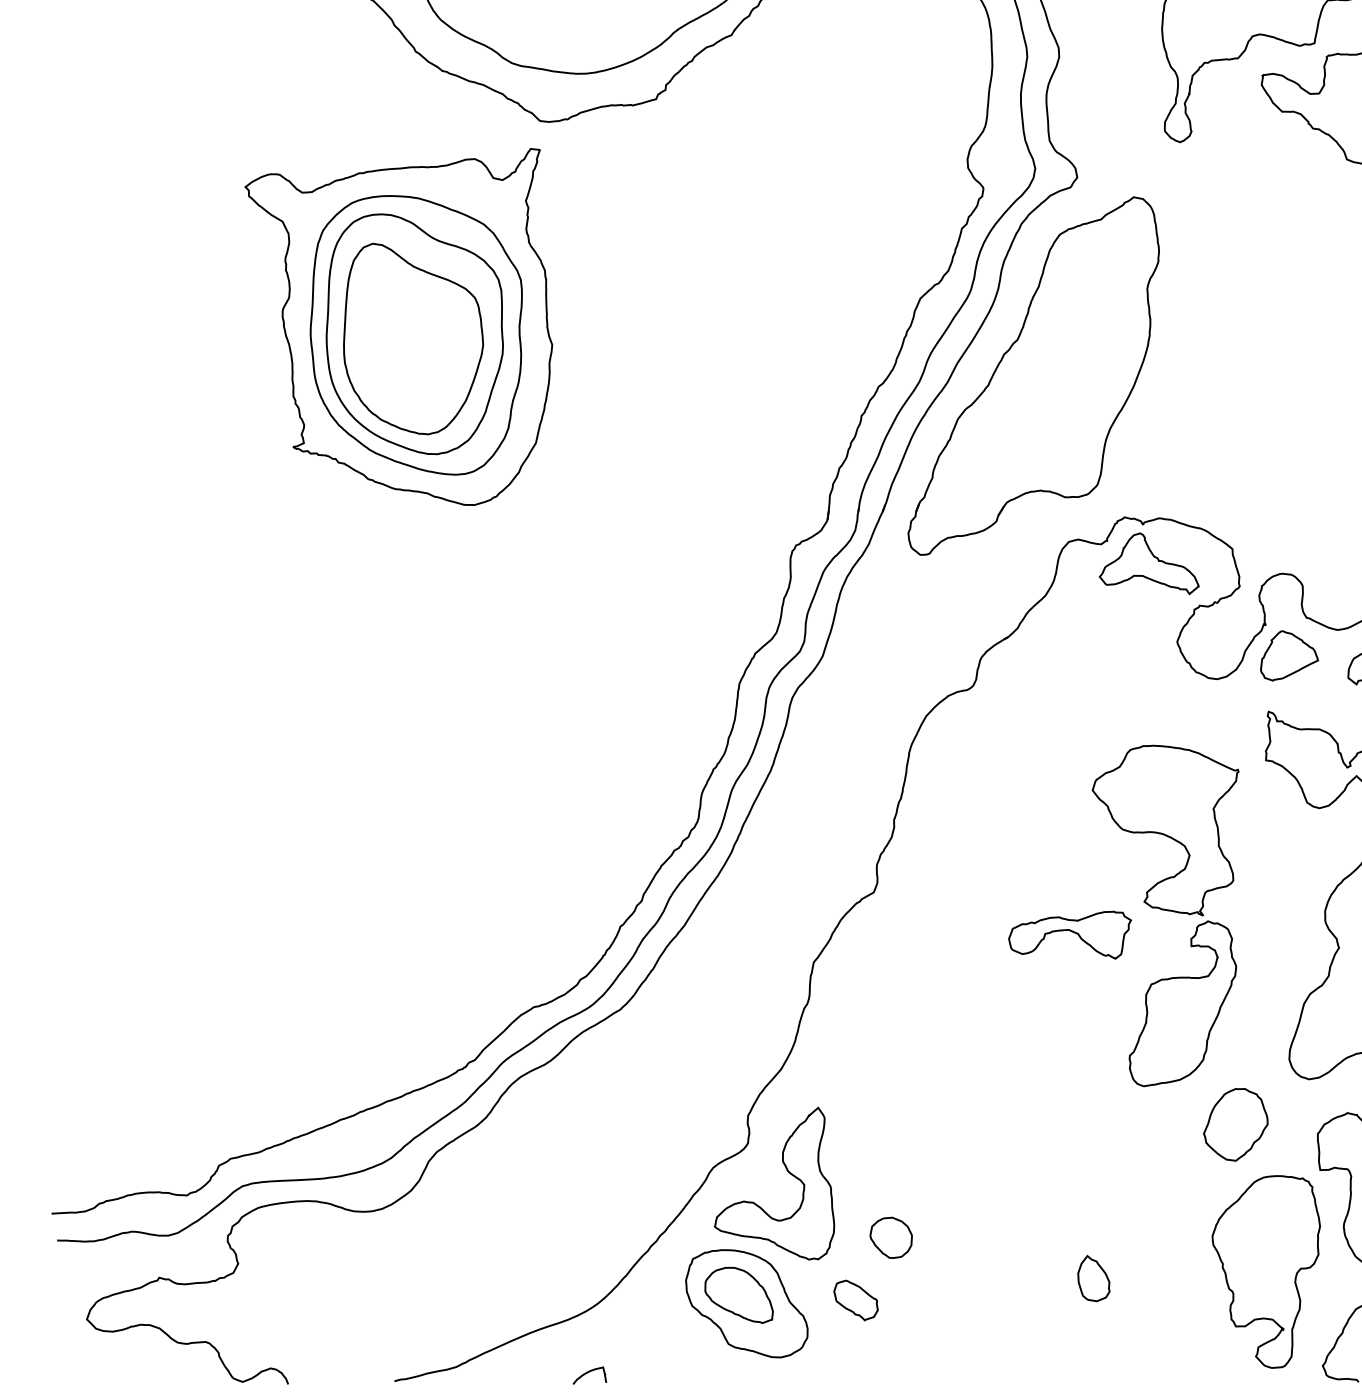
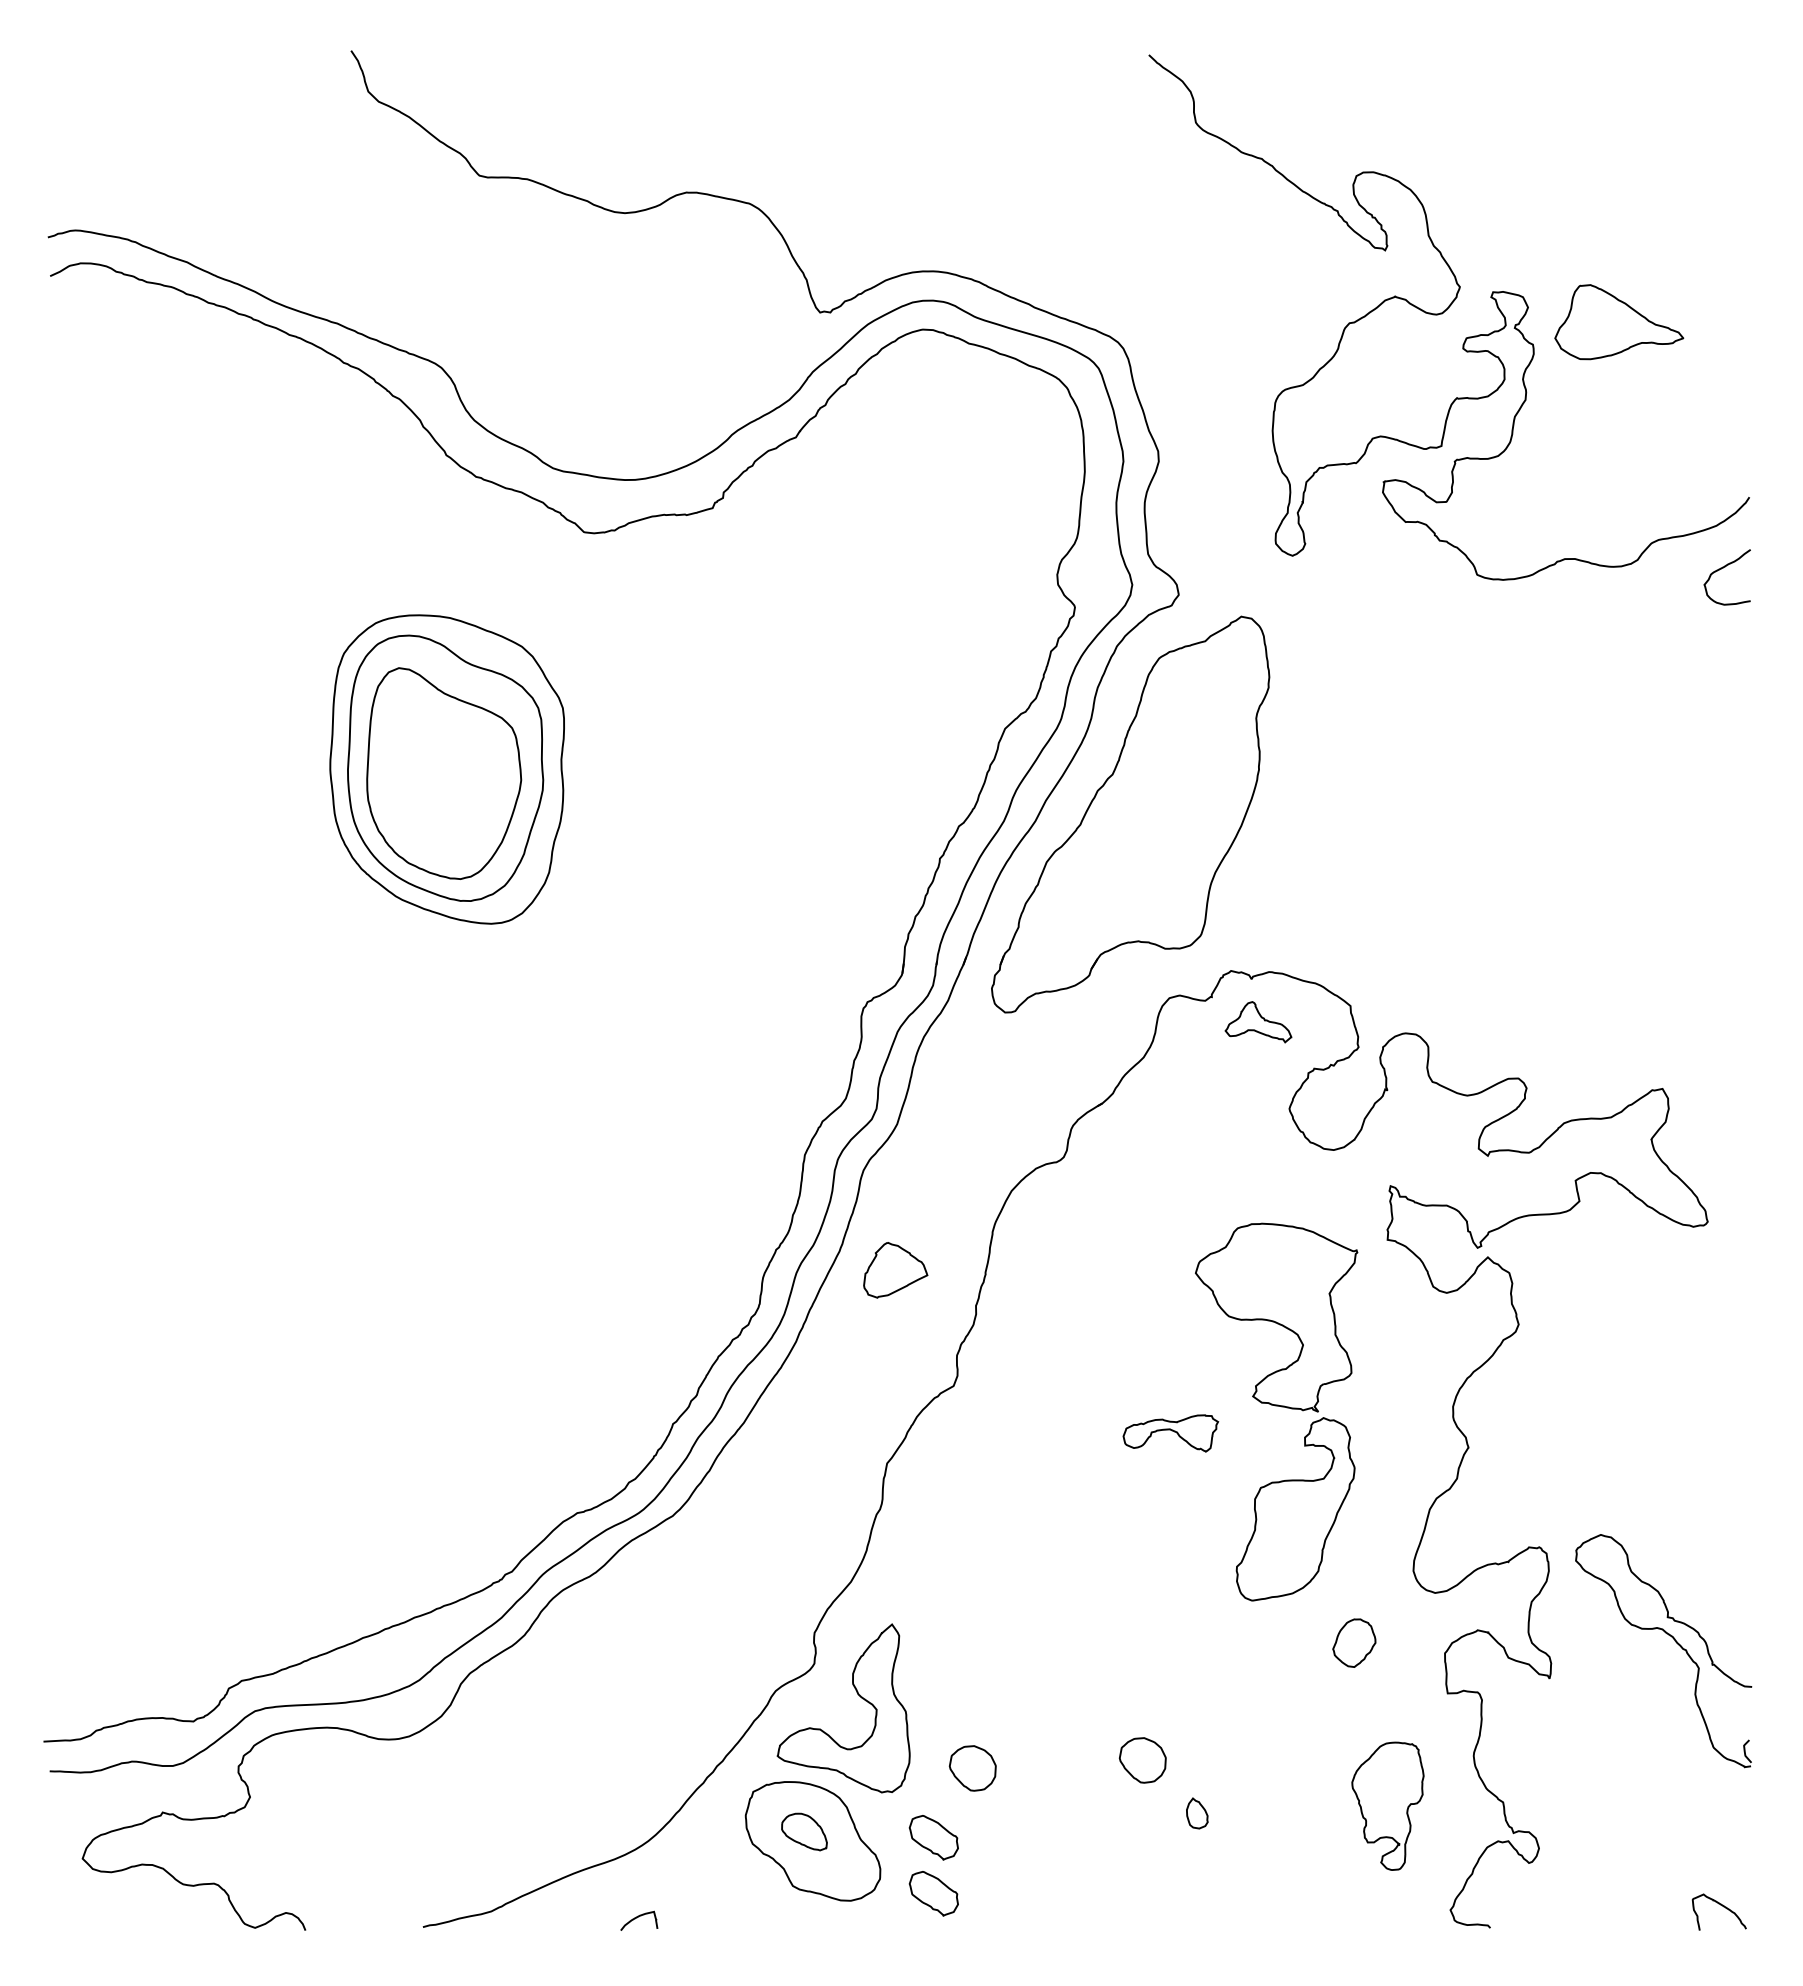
part: (398, 327) -> (427, 760), removed
part: (1149, 563) -> (1258, 1021), size x0.6
part: (1289, 656) -> (895, 1270), moved
part: (1069, 935) -> (1170, 1433), size x0.7
part: (1236, 1124) -> (1354, 1642), size x0.6
part: (1044, 1230) -> (1142, 1760), added
part: (1265, 1272) -> (1387, 1806), size x0.6
part: (1094, 1278) -> (1197, 1813), size x0.6
part: (739, 1294) -> (804, 1831), size x0.6
part: (855, 1350) -> (933, 1893), added

